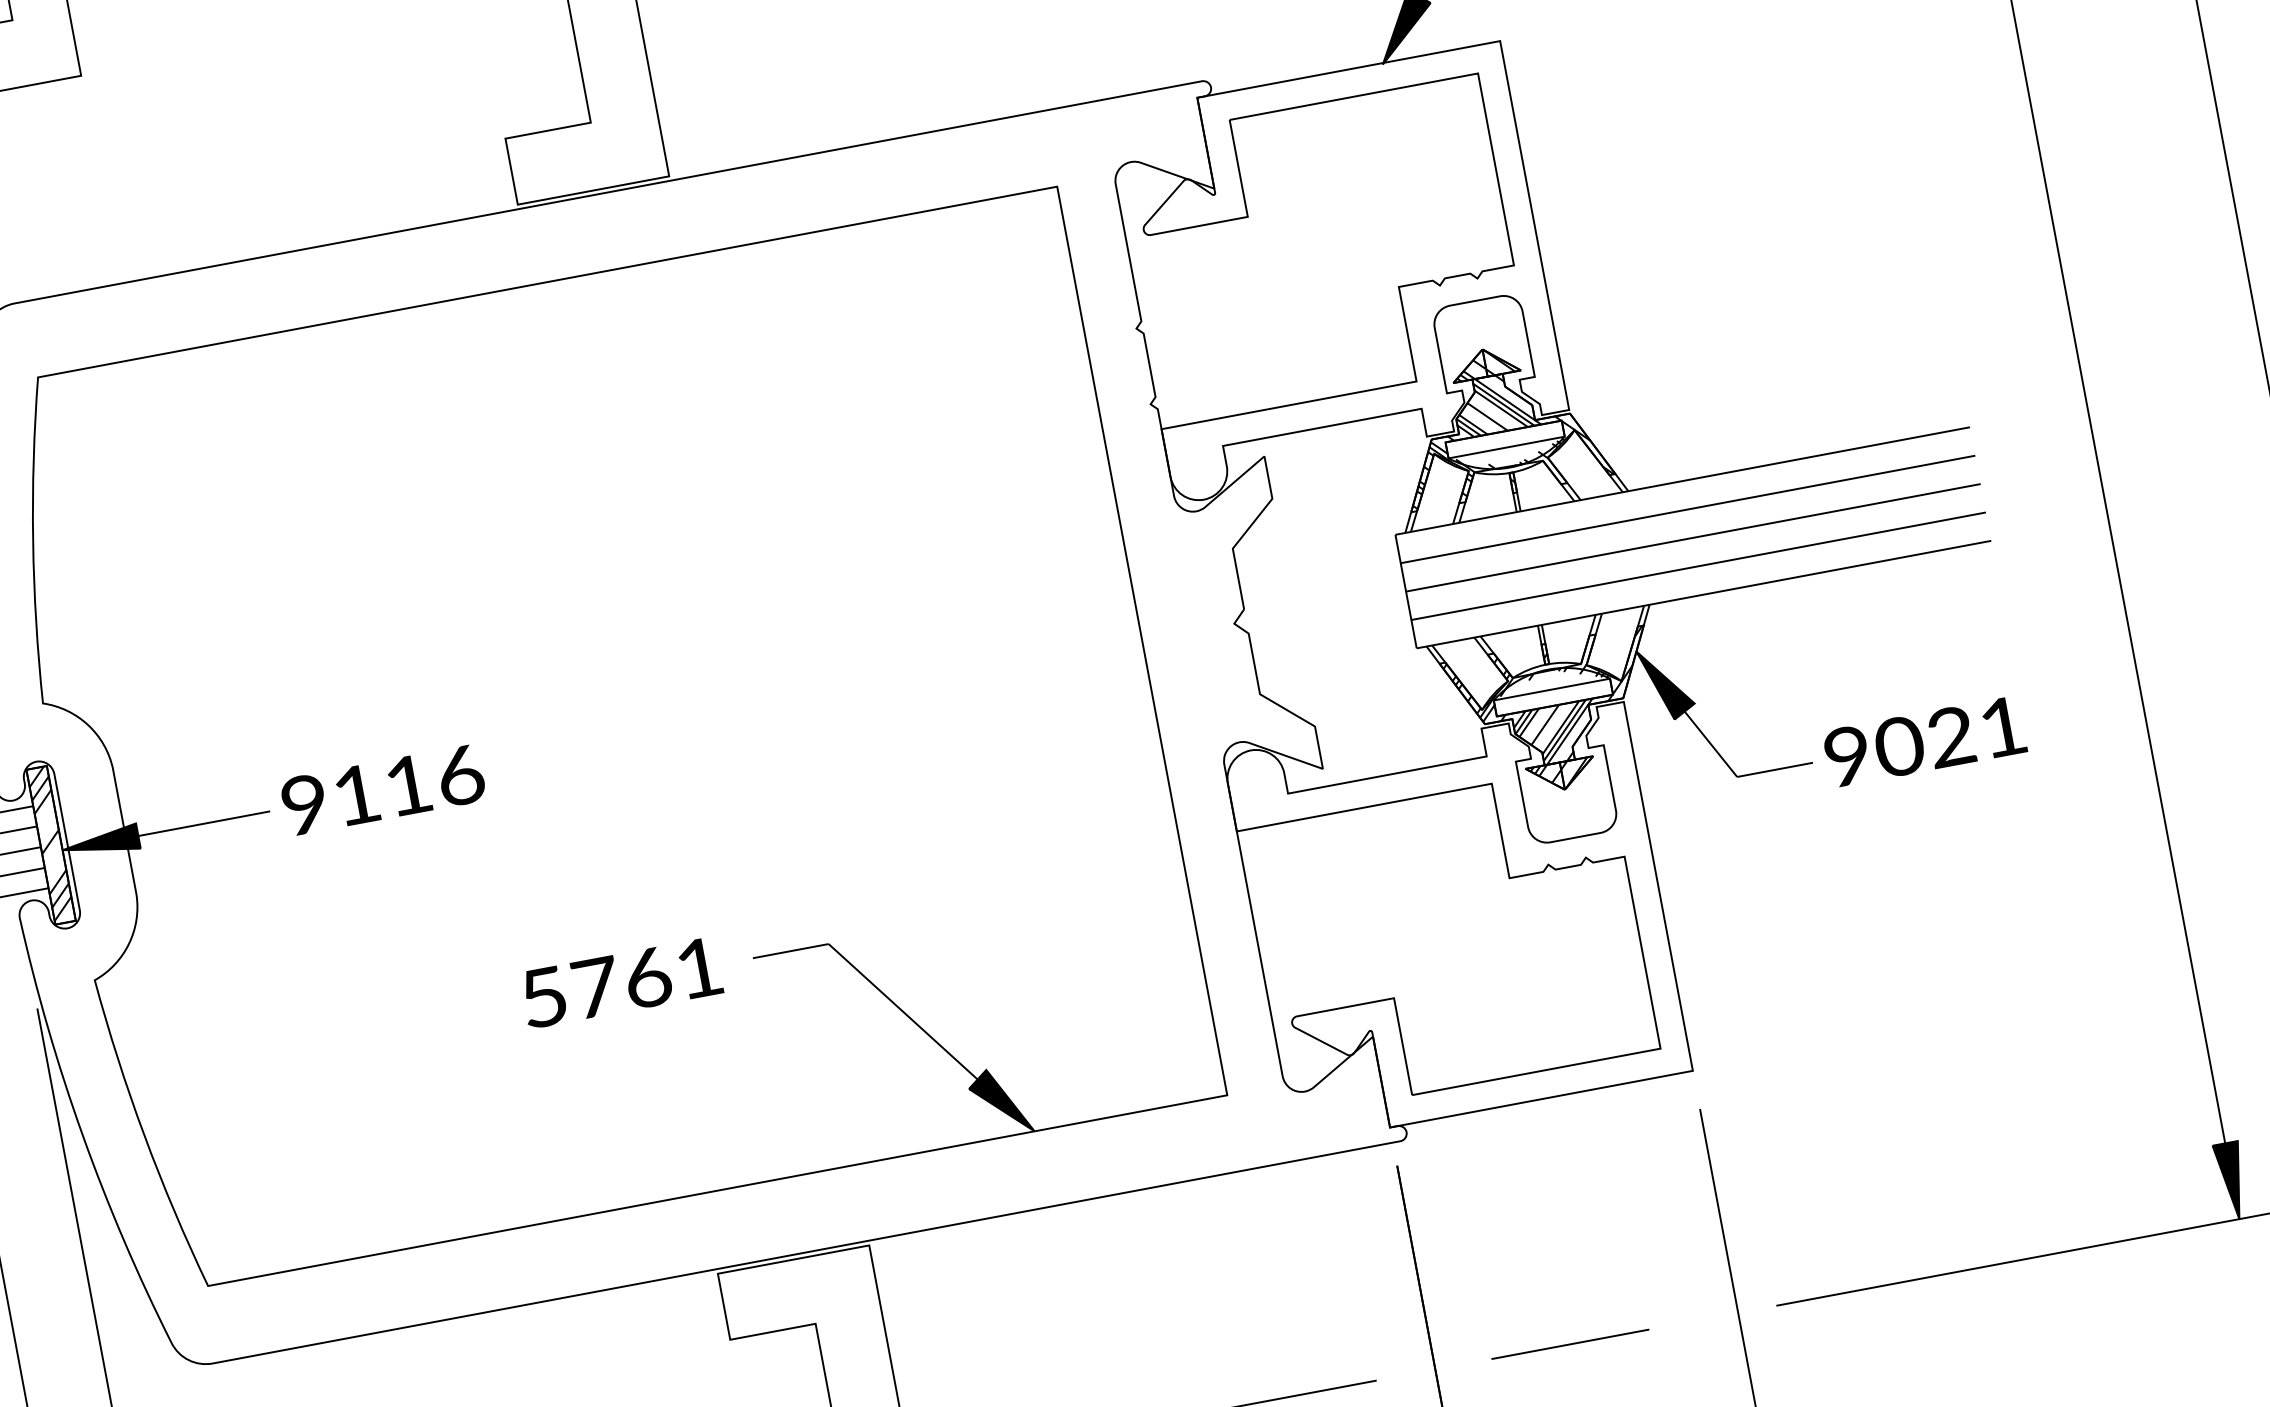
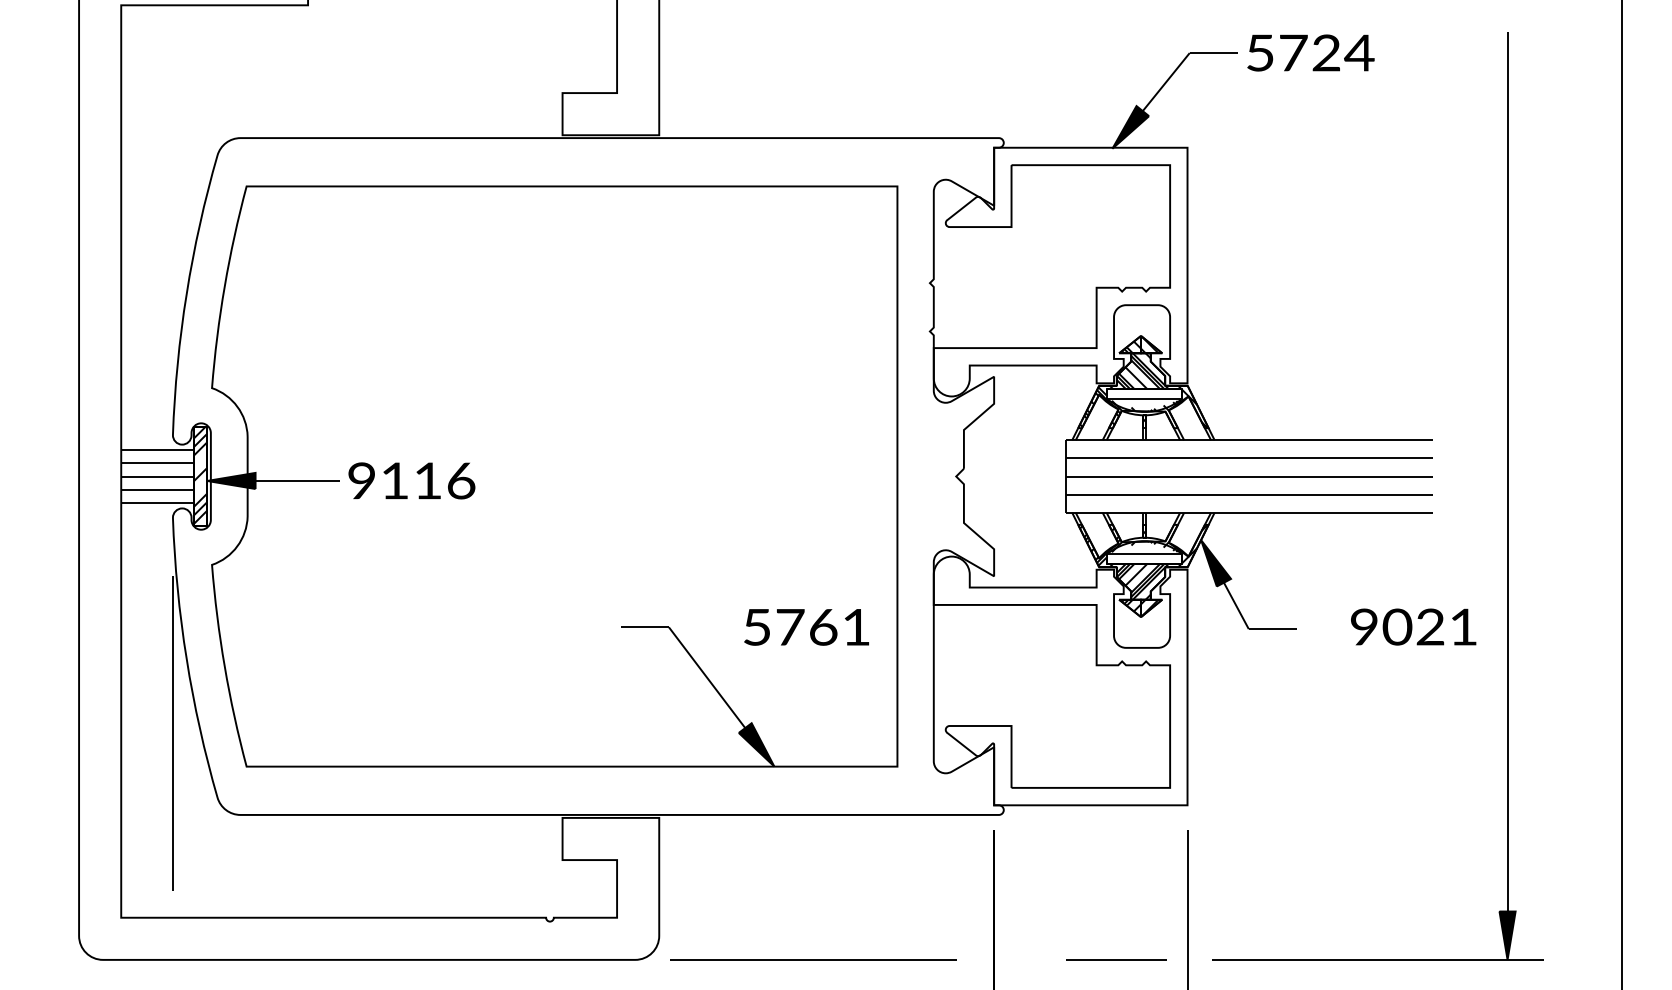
text: (1924, 740) -> (1413, 626), moved
text: (621, 983) -> (806, 627), moved
line: (1570, 1343) -> (1116, 959), moved

